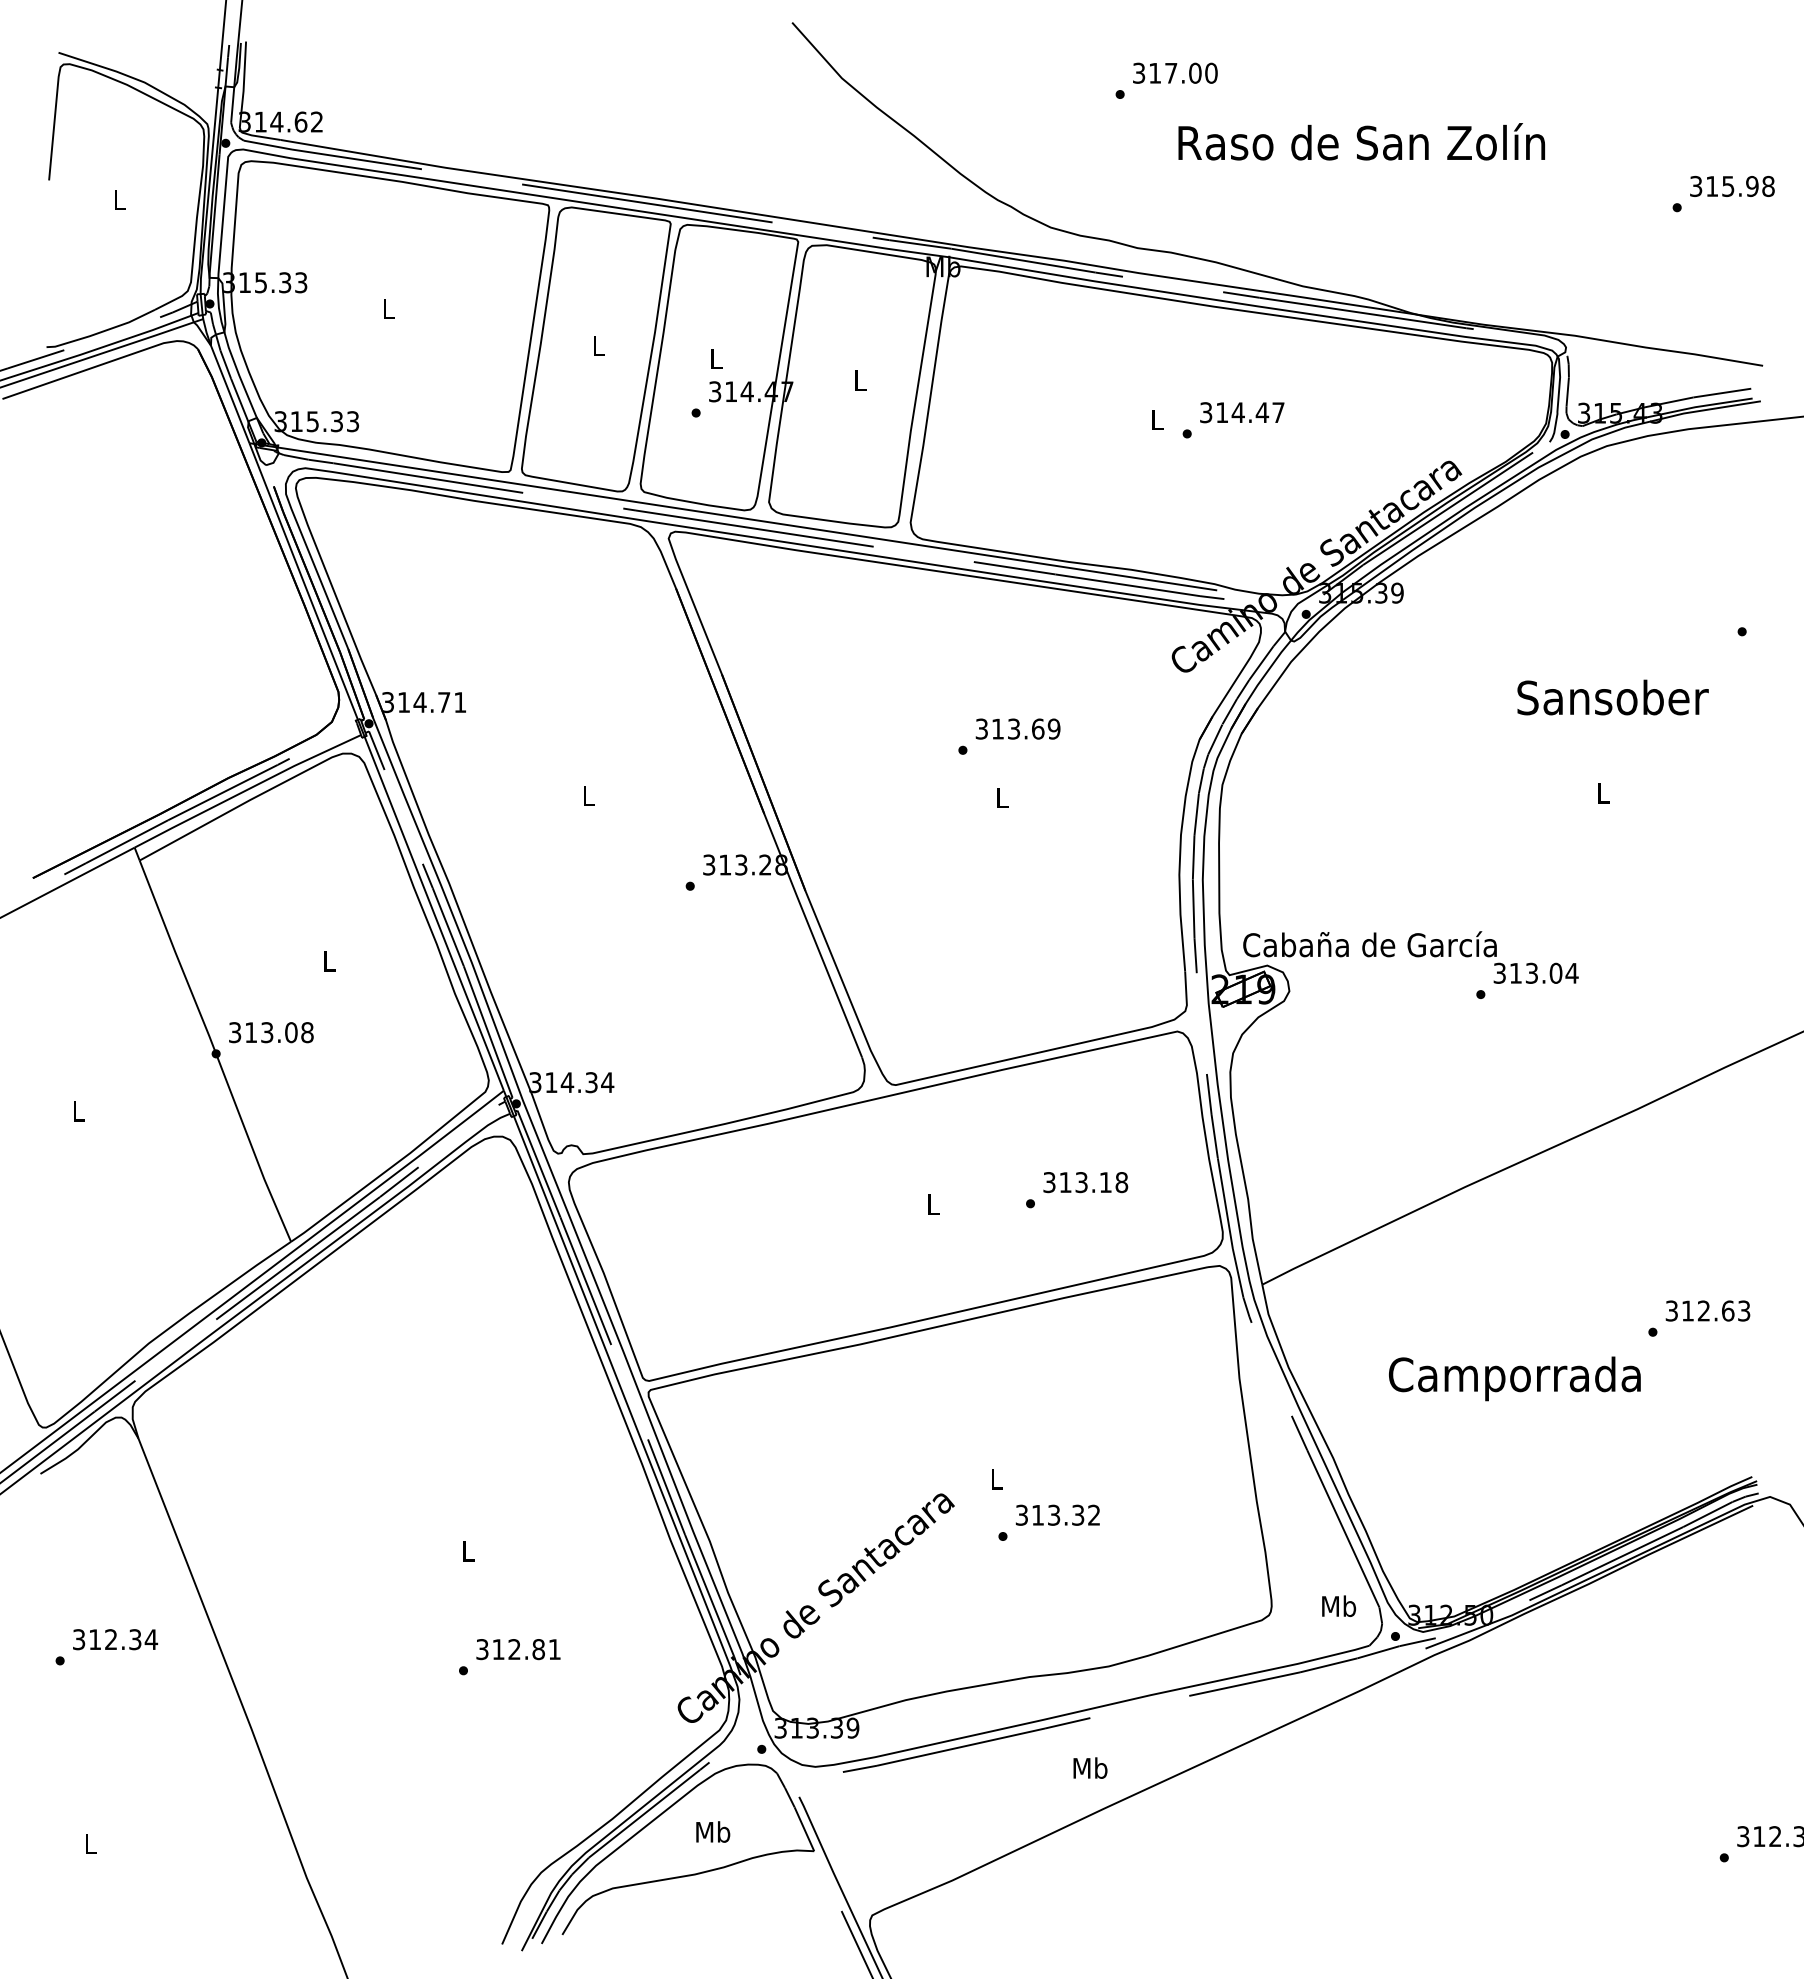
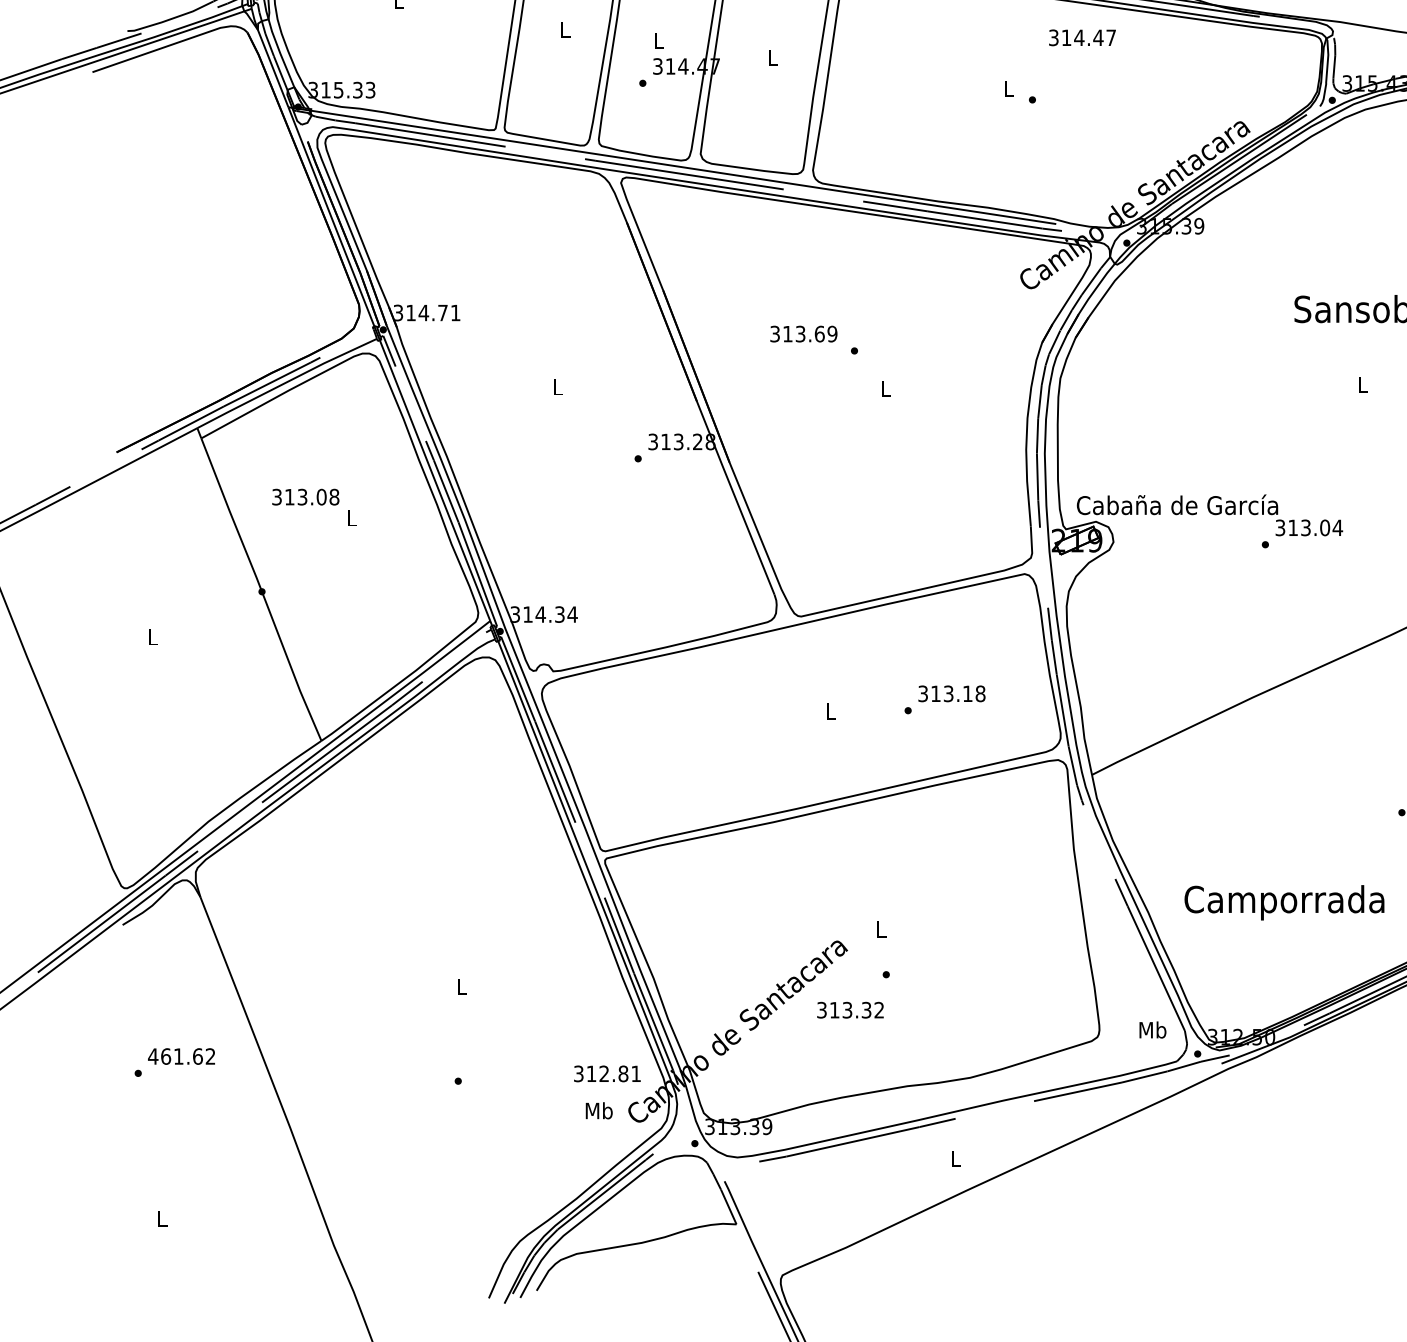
text: (1242, 412) -> (1082, 37), moved
text: (1017, 728) -> (803, 333), moved
text: (271, 1032) -> (305, 497), moved
text: (1514, 1378) -> (1284, 902), moved
text: (1057, 1514) -> (850, 1009), moved
text: (115, 1639) -> (182, 1056), 312.34 -> 461.62
text: (518, 1649) -> (607, 1073), moved
text: (1090, 1767) -> (955, 1157), Mb -> L
text: (713, 1831) -> (599, 1110), moved

